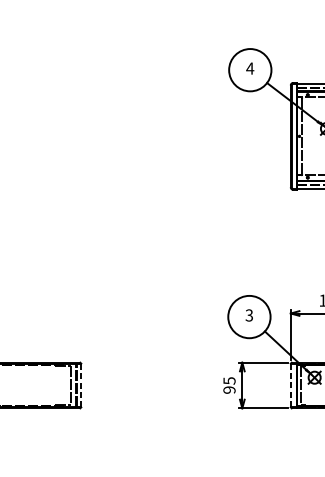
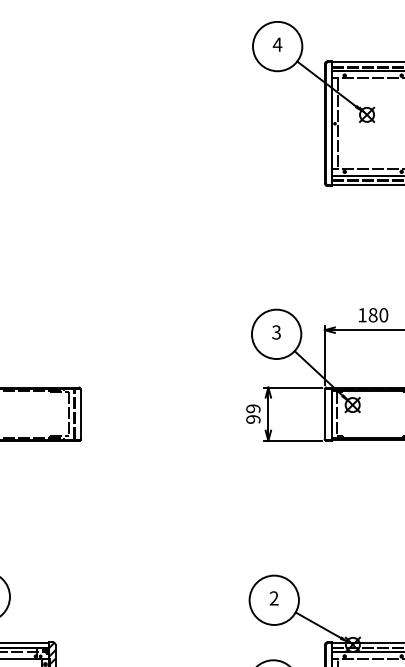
text: (229, 380) -> (253, 408), 95 -> 99
line: (81, 385) -> (80, 414), dashed -> solid
line: (290, 385) -> (324, 414), dashed -> solid

